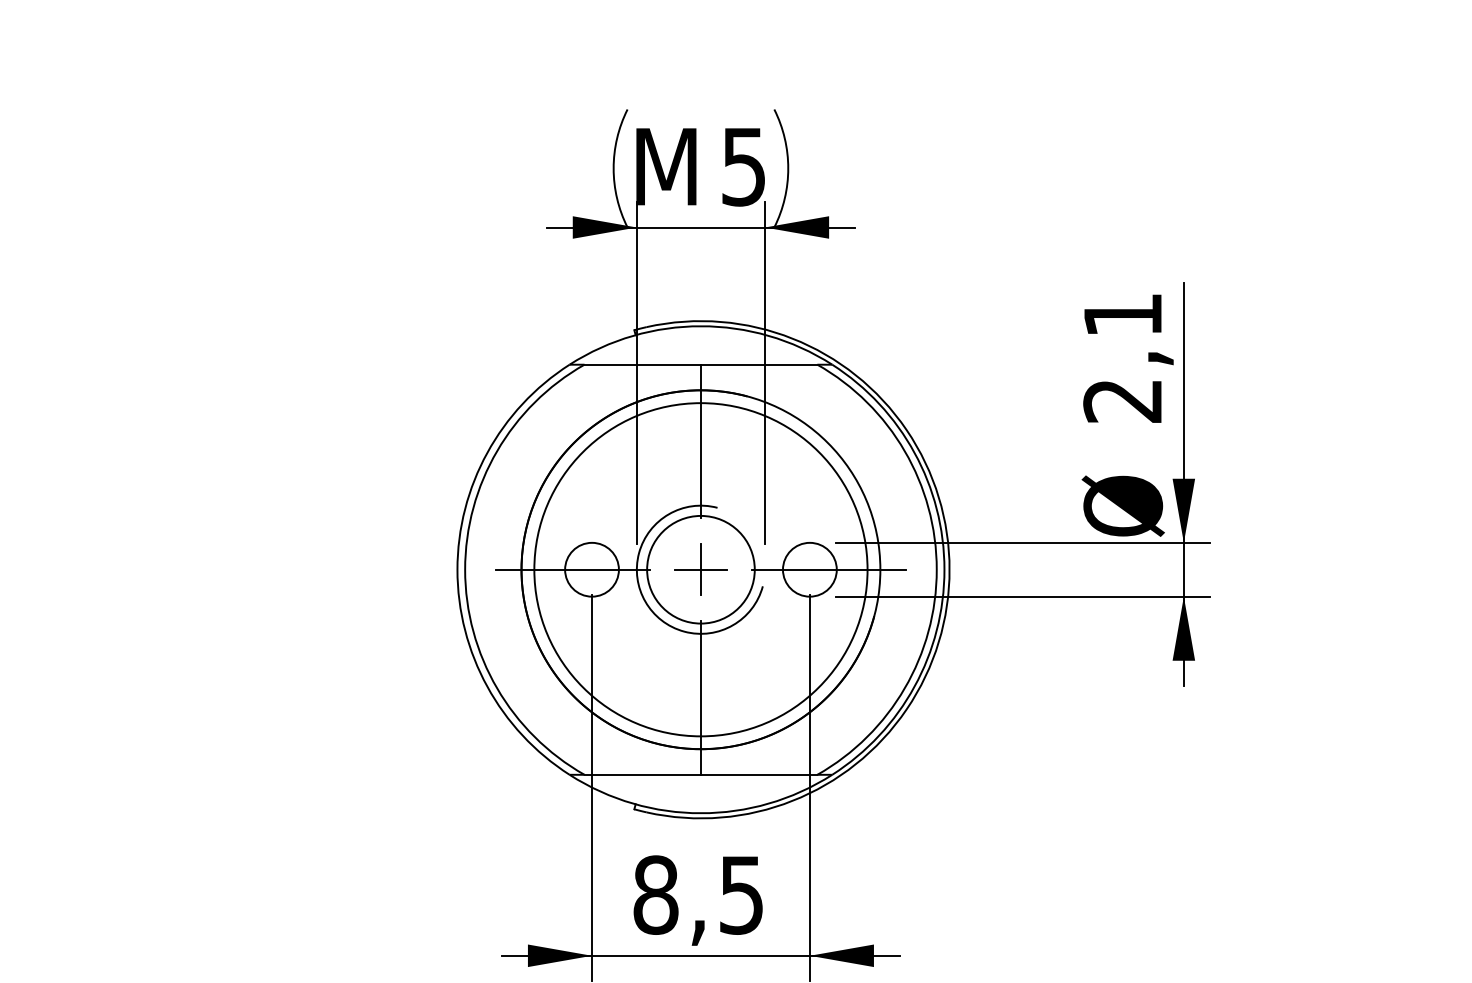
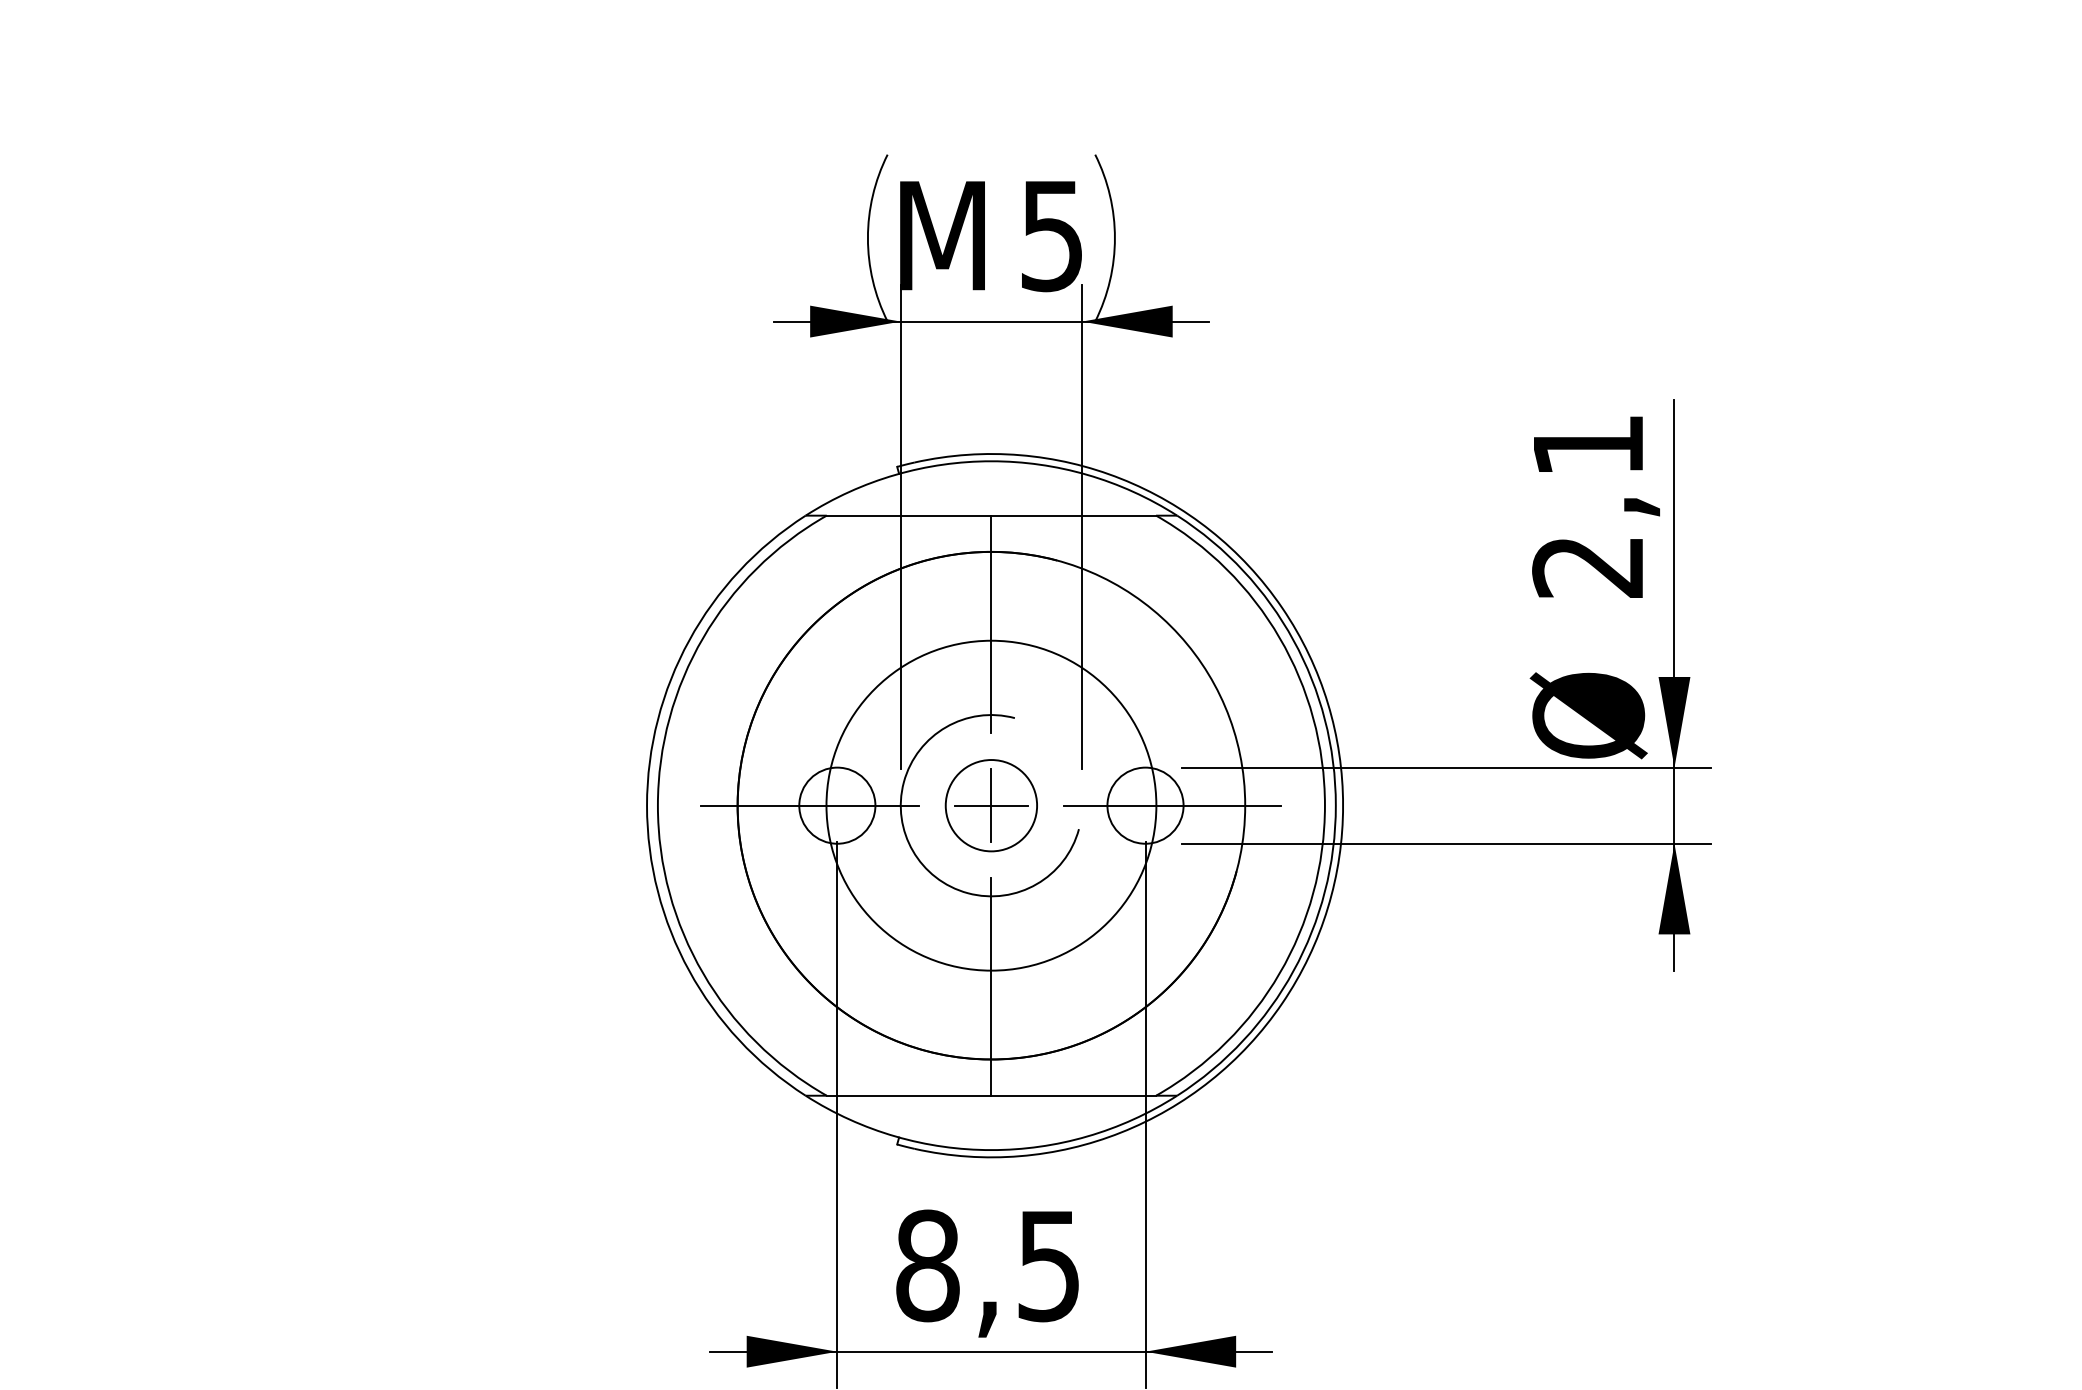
circle: (701, 569) -> (991, 805), size x0.6
circle: (701, 569) -> (991, 805), size x0.7

